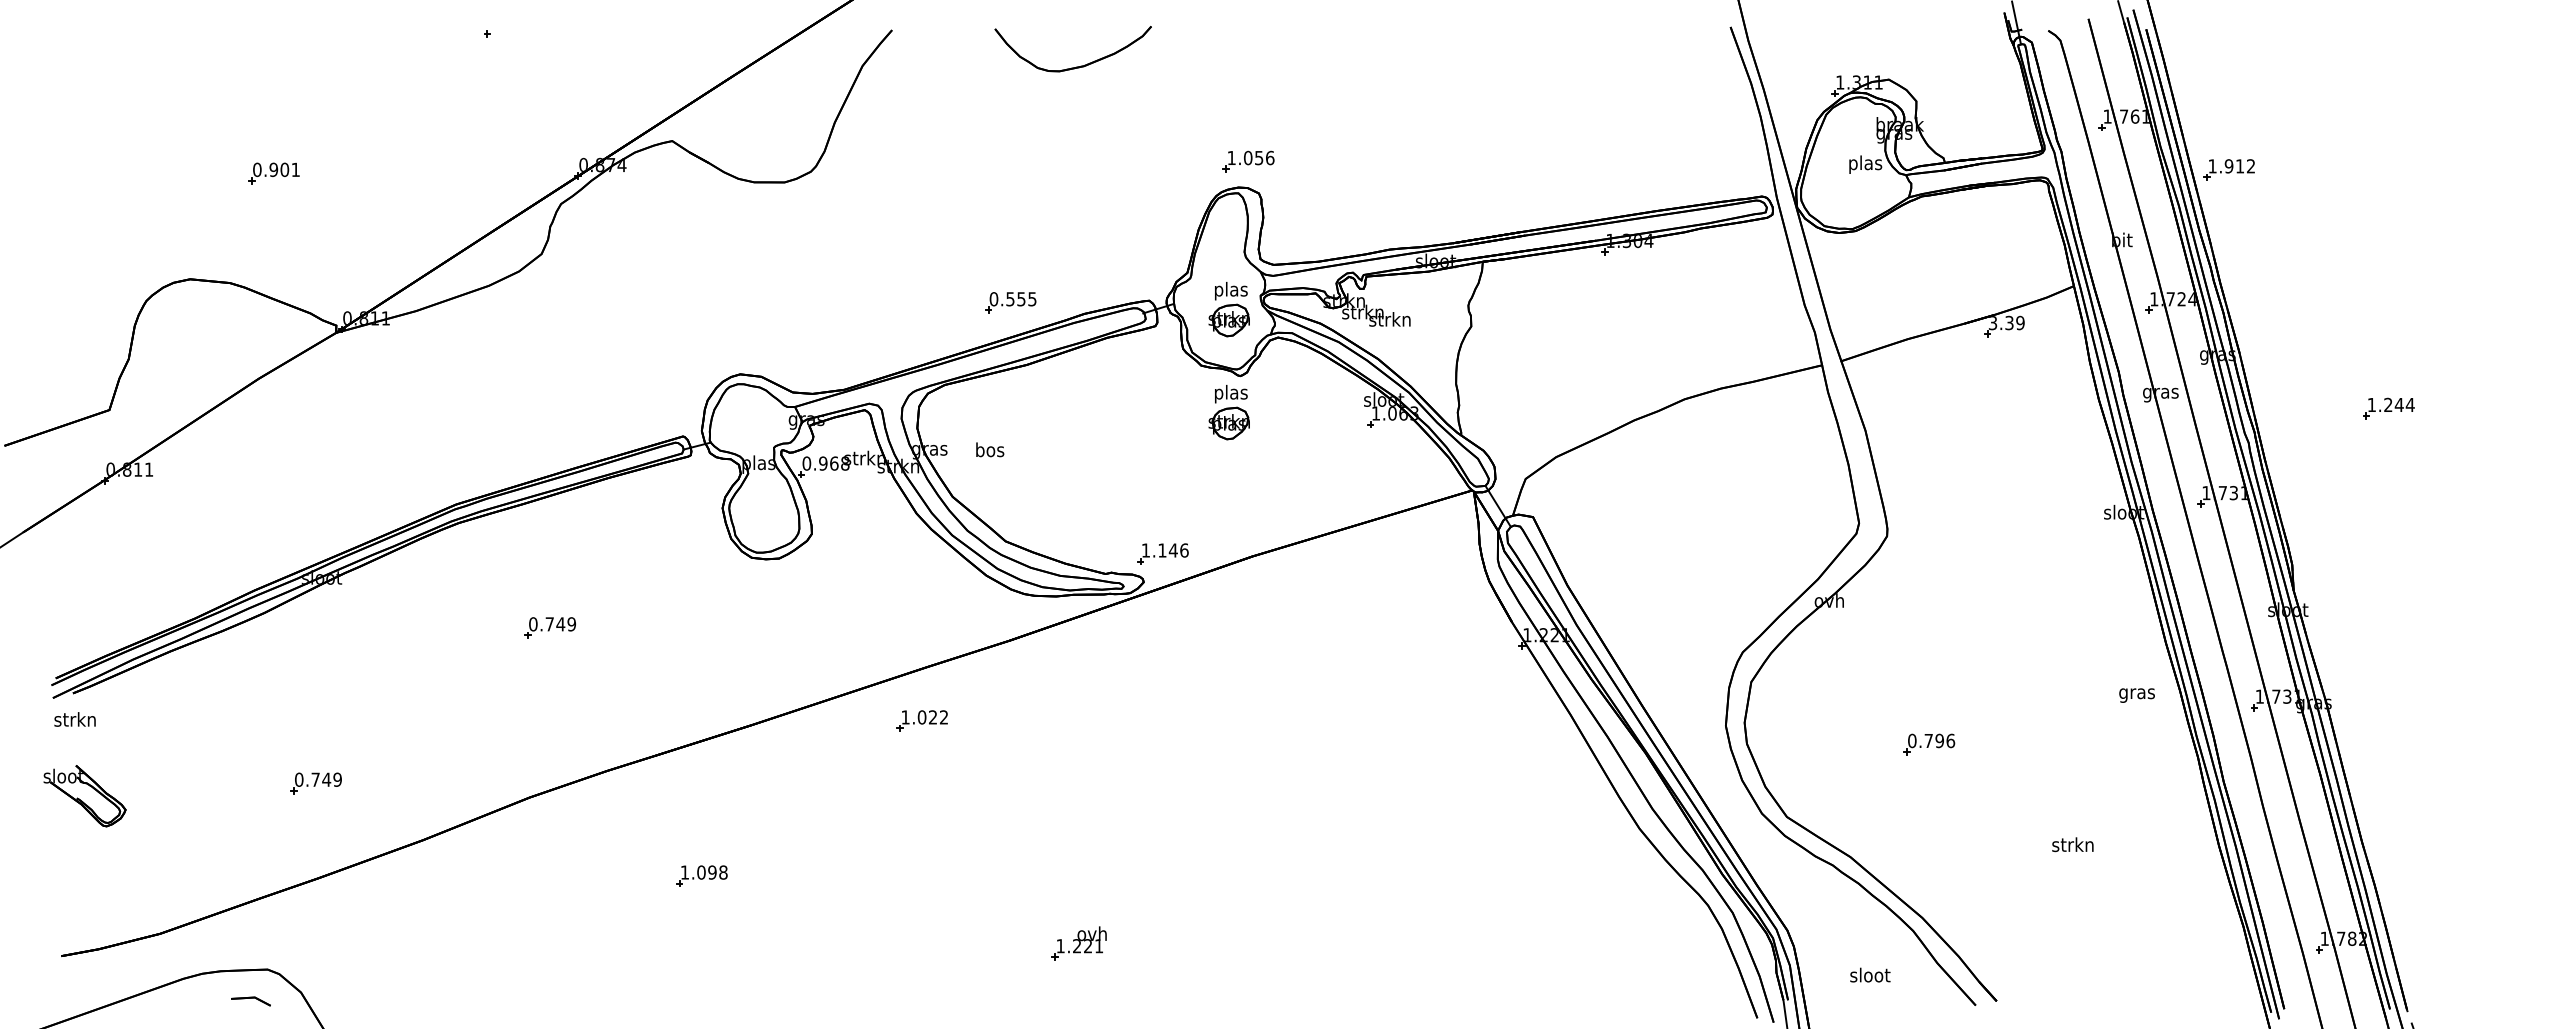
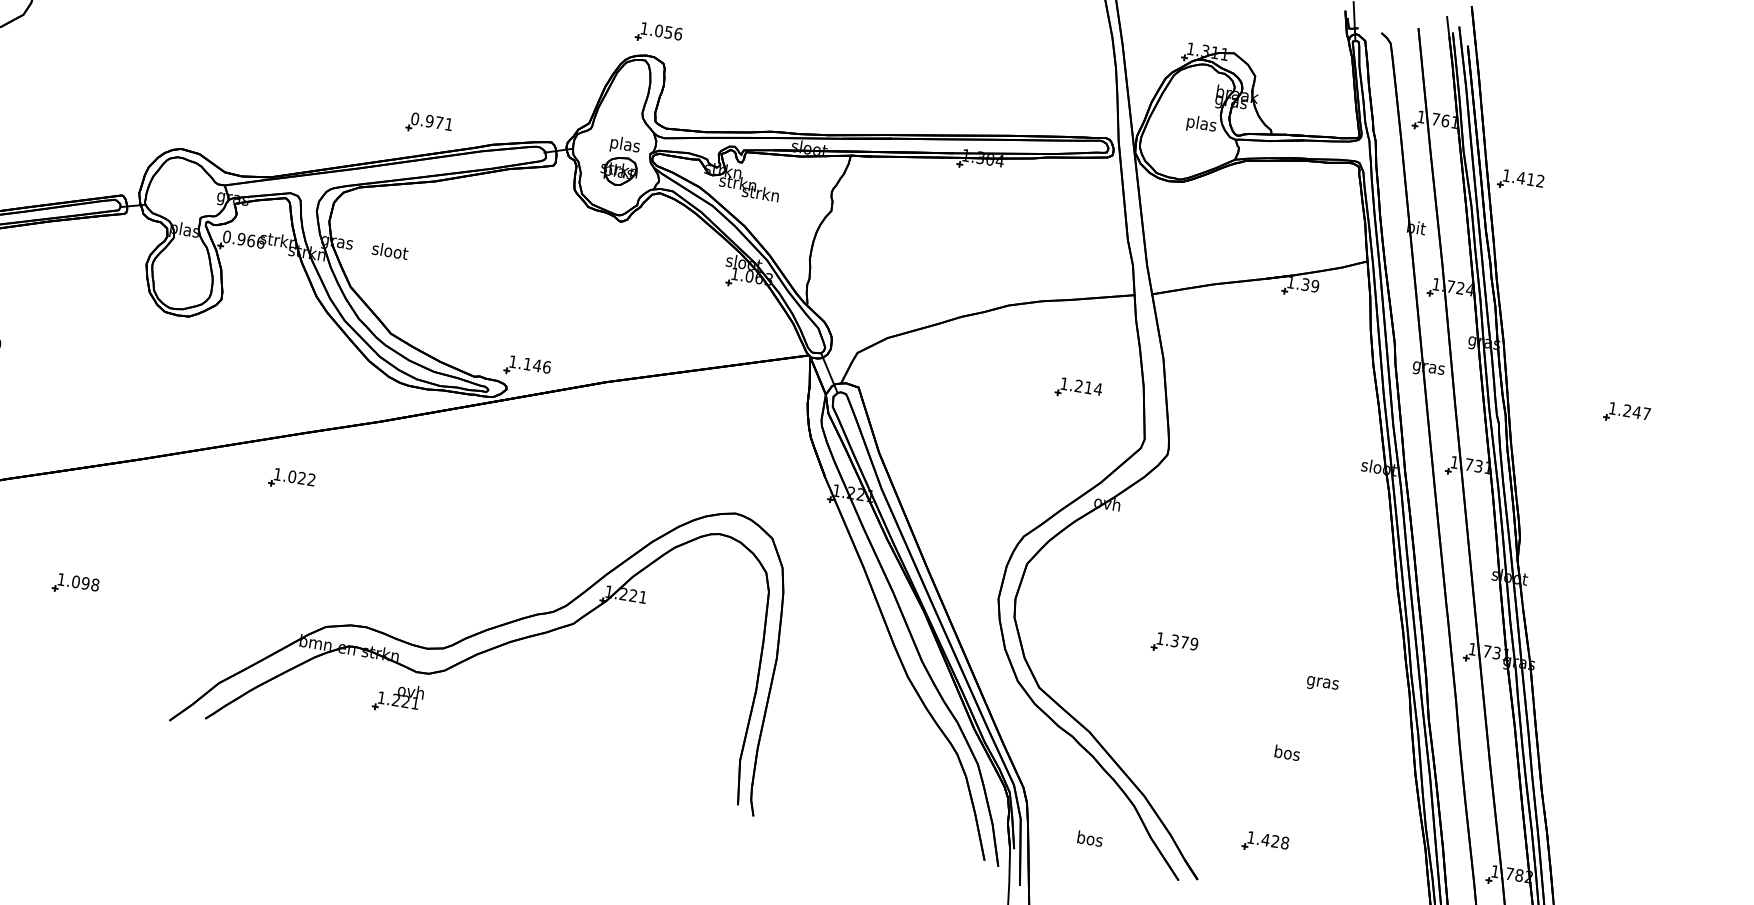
text: (2228, 166) -> (1520, 178), 1.912 -> 1.412
text: (1021, 299) -> (439, 123), 0.555 -> 0.971
text: (1992, 323) -> (1290, 282), 3.39 -> 1.39
text: (2409, 404) -> (1646, 413), 1.244 -> 1.247
part: (1228, 412) -> (605, 252), removed
text: (990, 449) -> (390, 250), bos -> sloot
text: (845, 463) -> (261, 242), 0.968 -> 0.966
part: (1777, 479) -> (1079, 389), added
text: (2136, 695) -> (1322, 684), moved
text: (1931, 740) -> (1177, 640), 0.796 -> 1.379
text: (2072, 844) -> (1286, 752), strkn -> bos
part: (1165, 850) -> (487, 628), added
part: (2065, 948) -> (1265, 843), added
text: (1870, 974) -> (1090, 838), sloot -> bos

